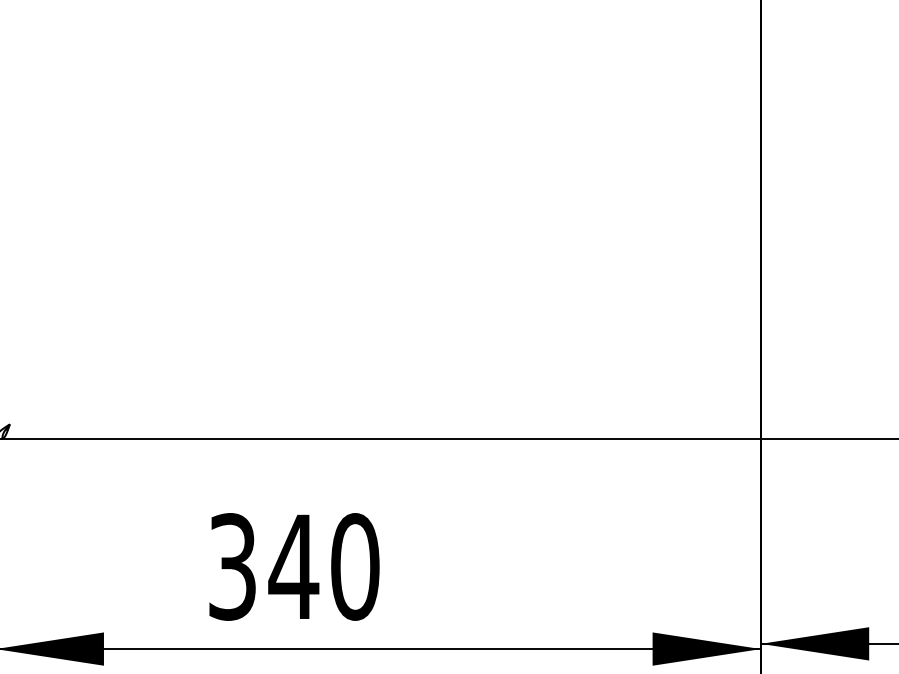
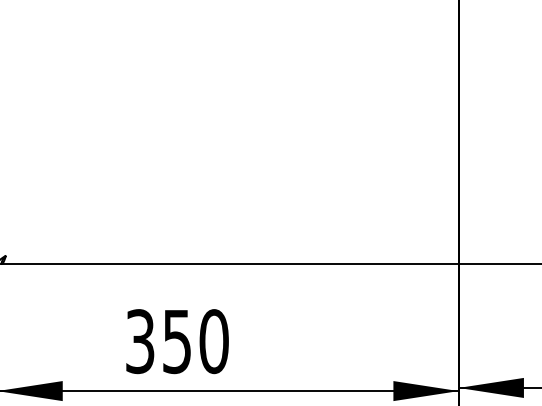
text: (292, 568) -> (176, 342), 340 -> 350

